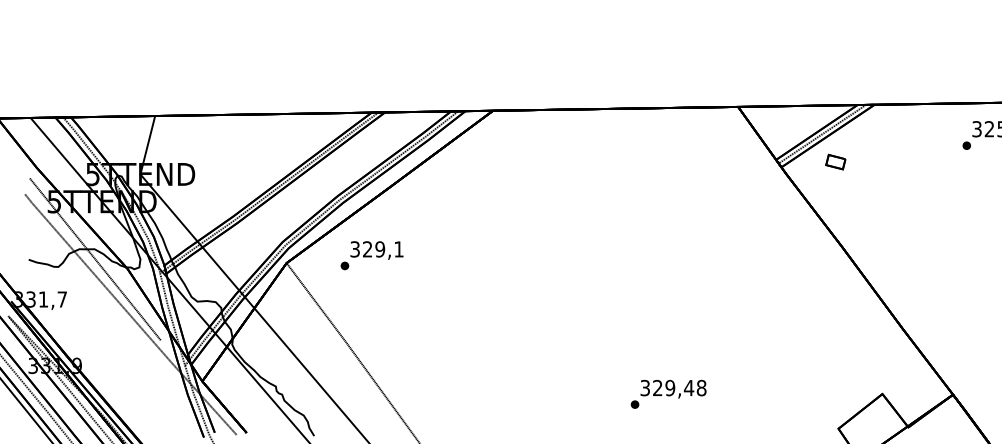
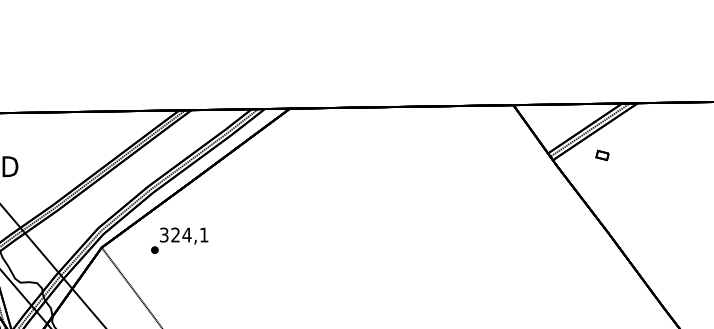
part: (835, 161) -> (602, 154), size x0.7
text: (380, 249) -> (187, 235), 329,1 -> 324,1

